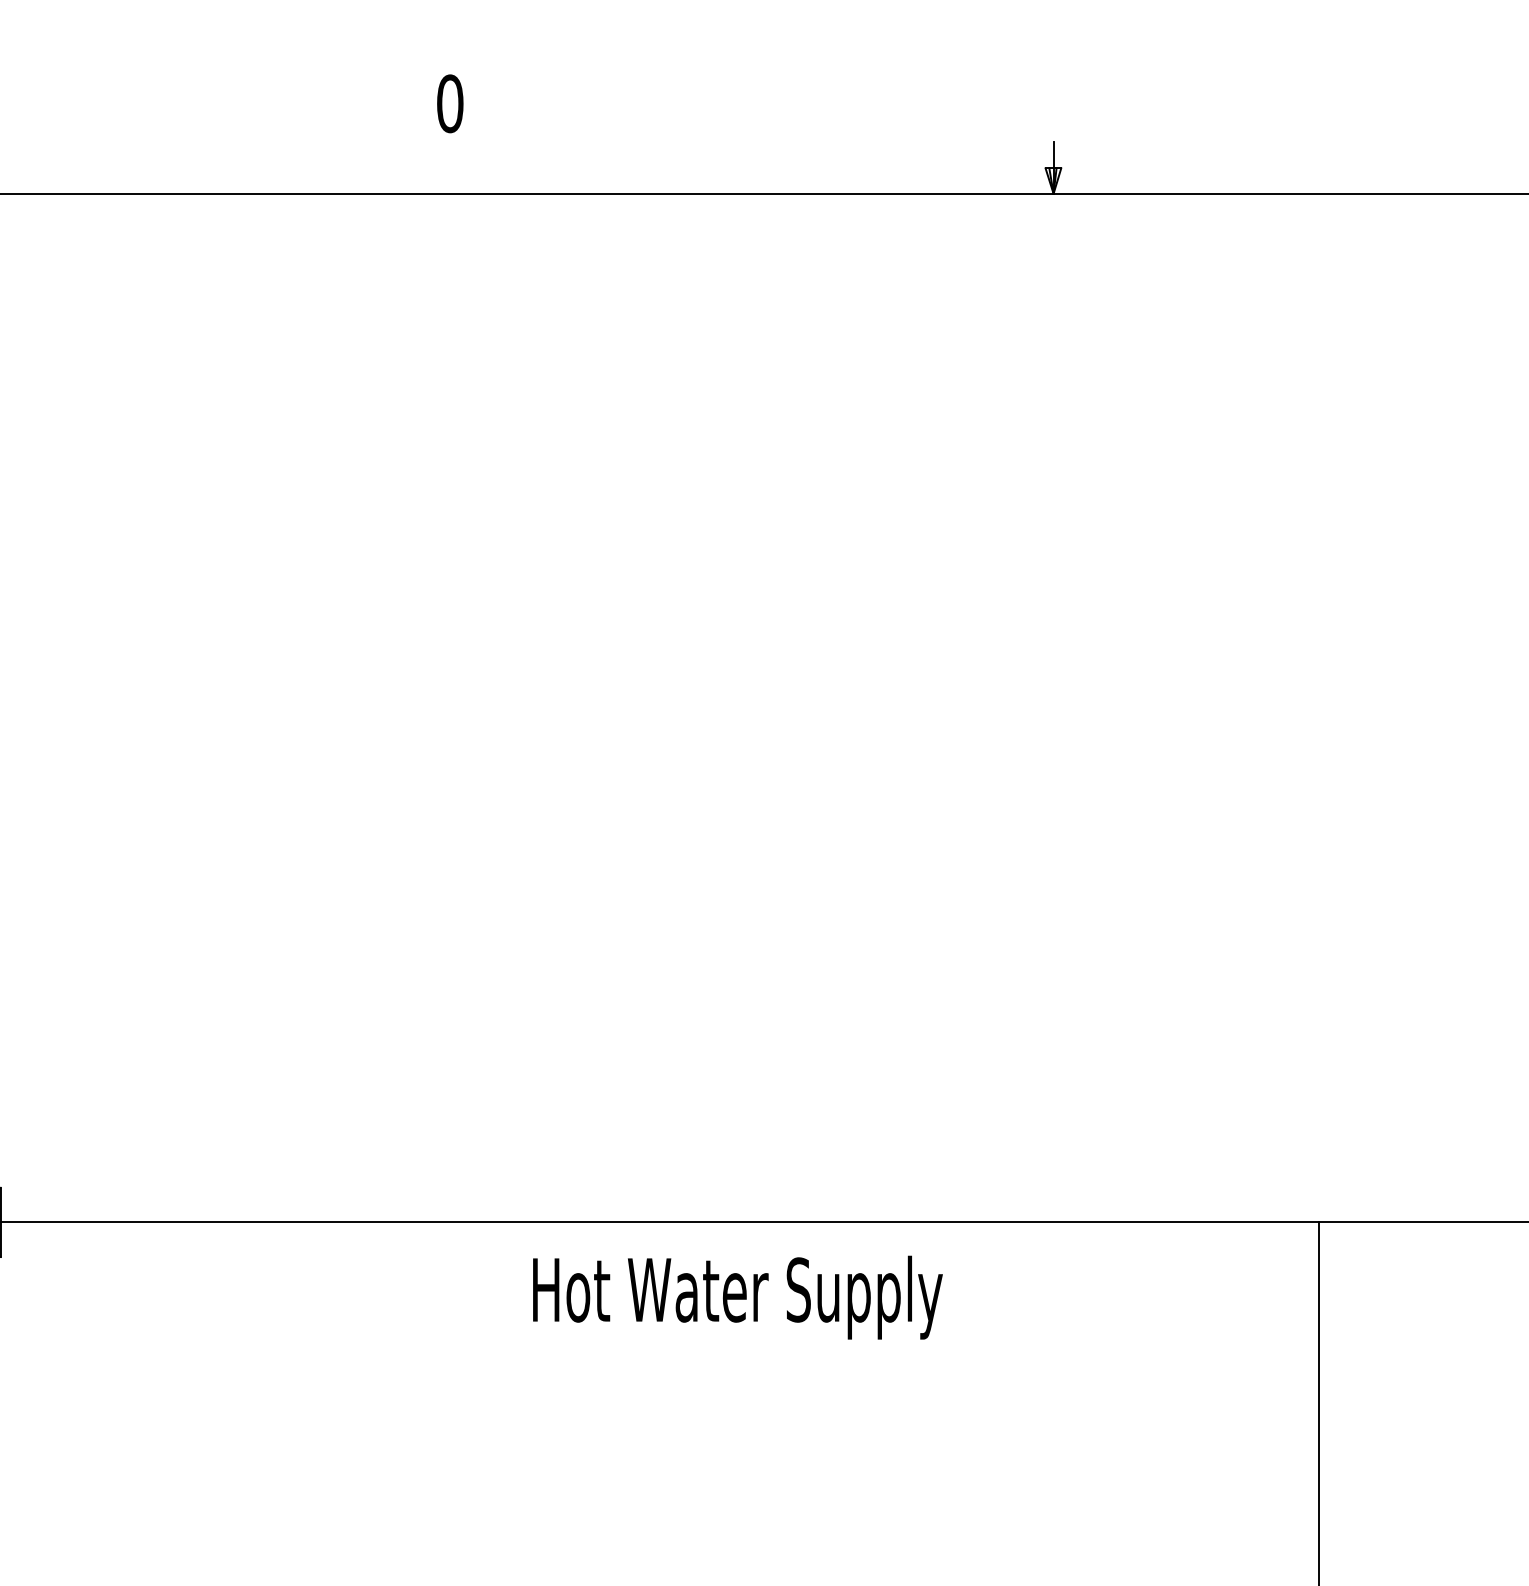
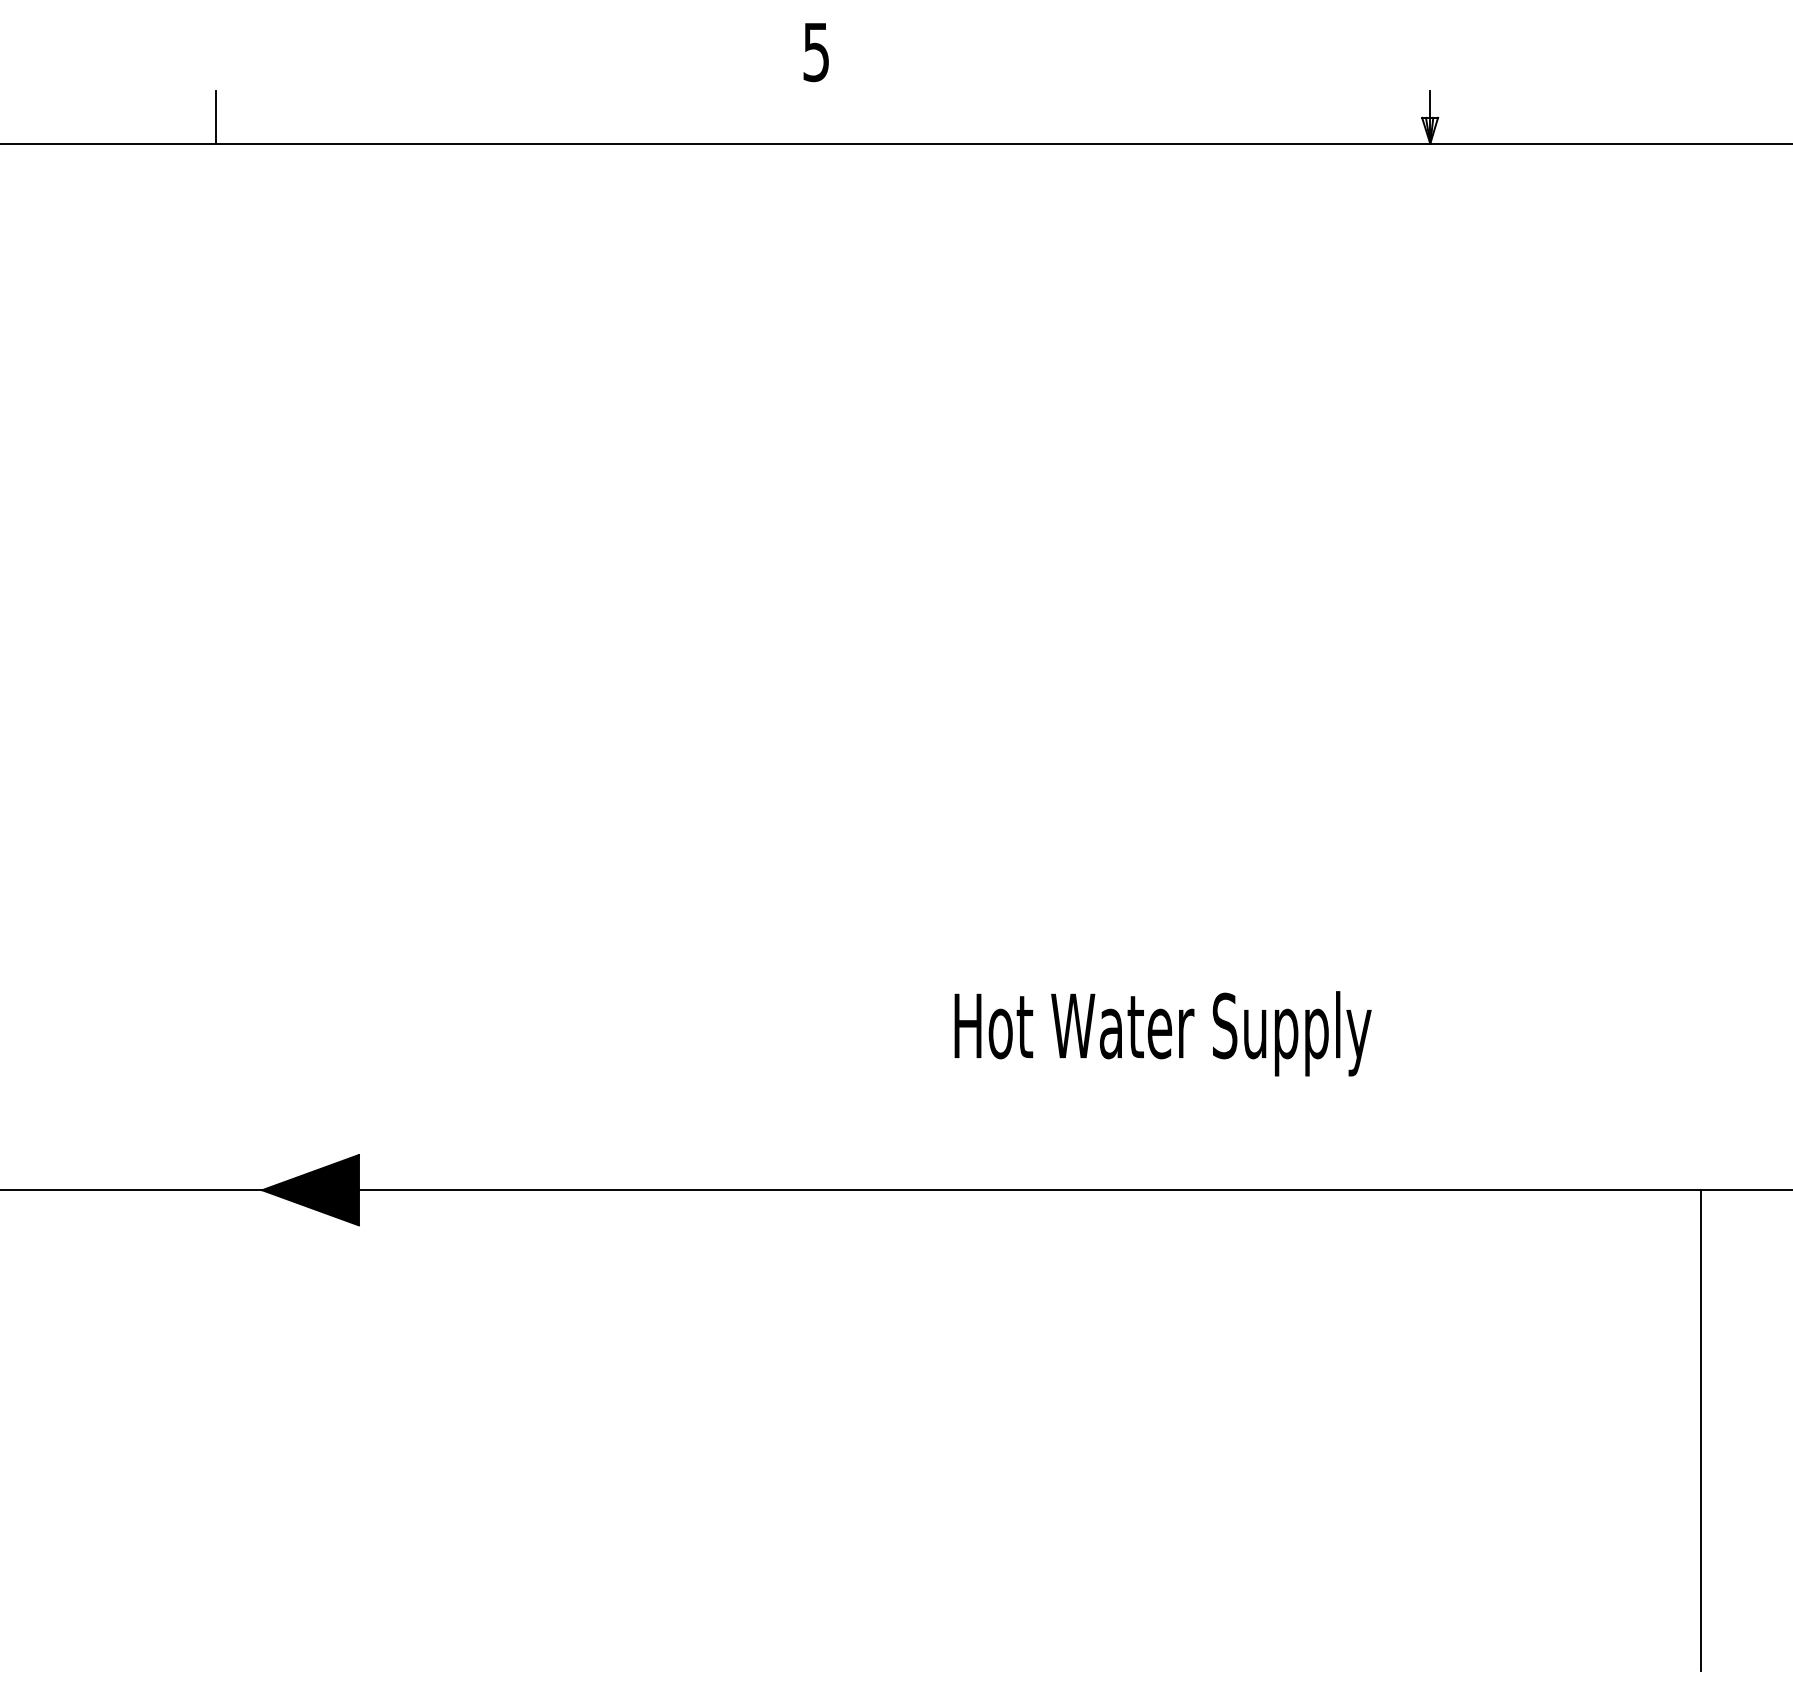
text: (450, 104) -> (816, 52), 0 -> 5
text: (737, 1297) -> (1162, 1033), moved

